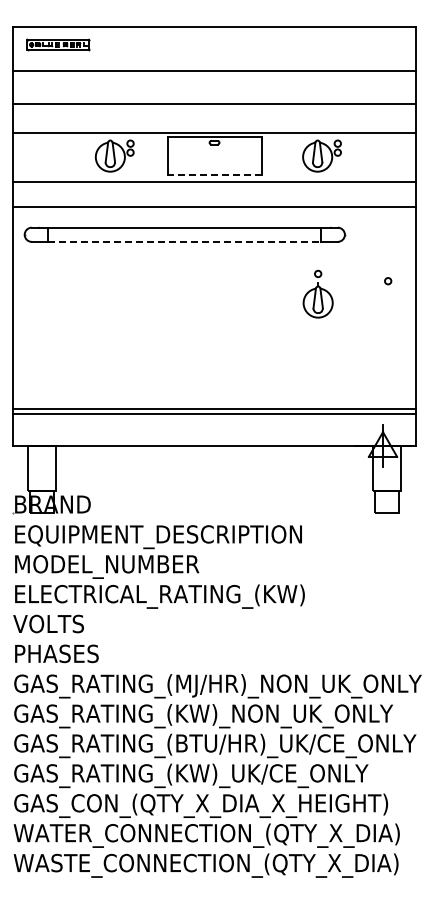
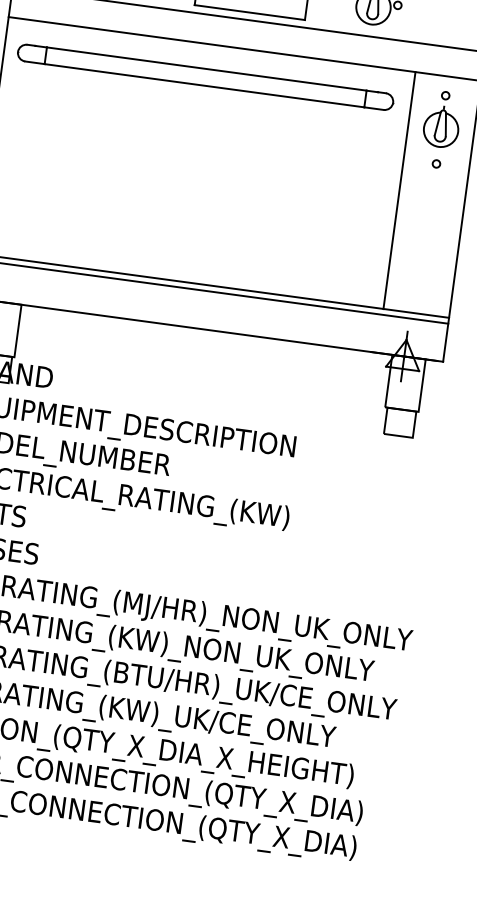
line: (214, 175) -> (249, 12), dashed -> solid
line: (185, 241) -> (205, 85), dashed -> solid
part: (317, 293) -> (441, 118), moved
line: (360, 307) -> (399, 190), added

